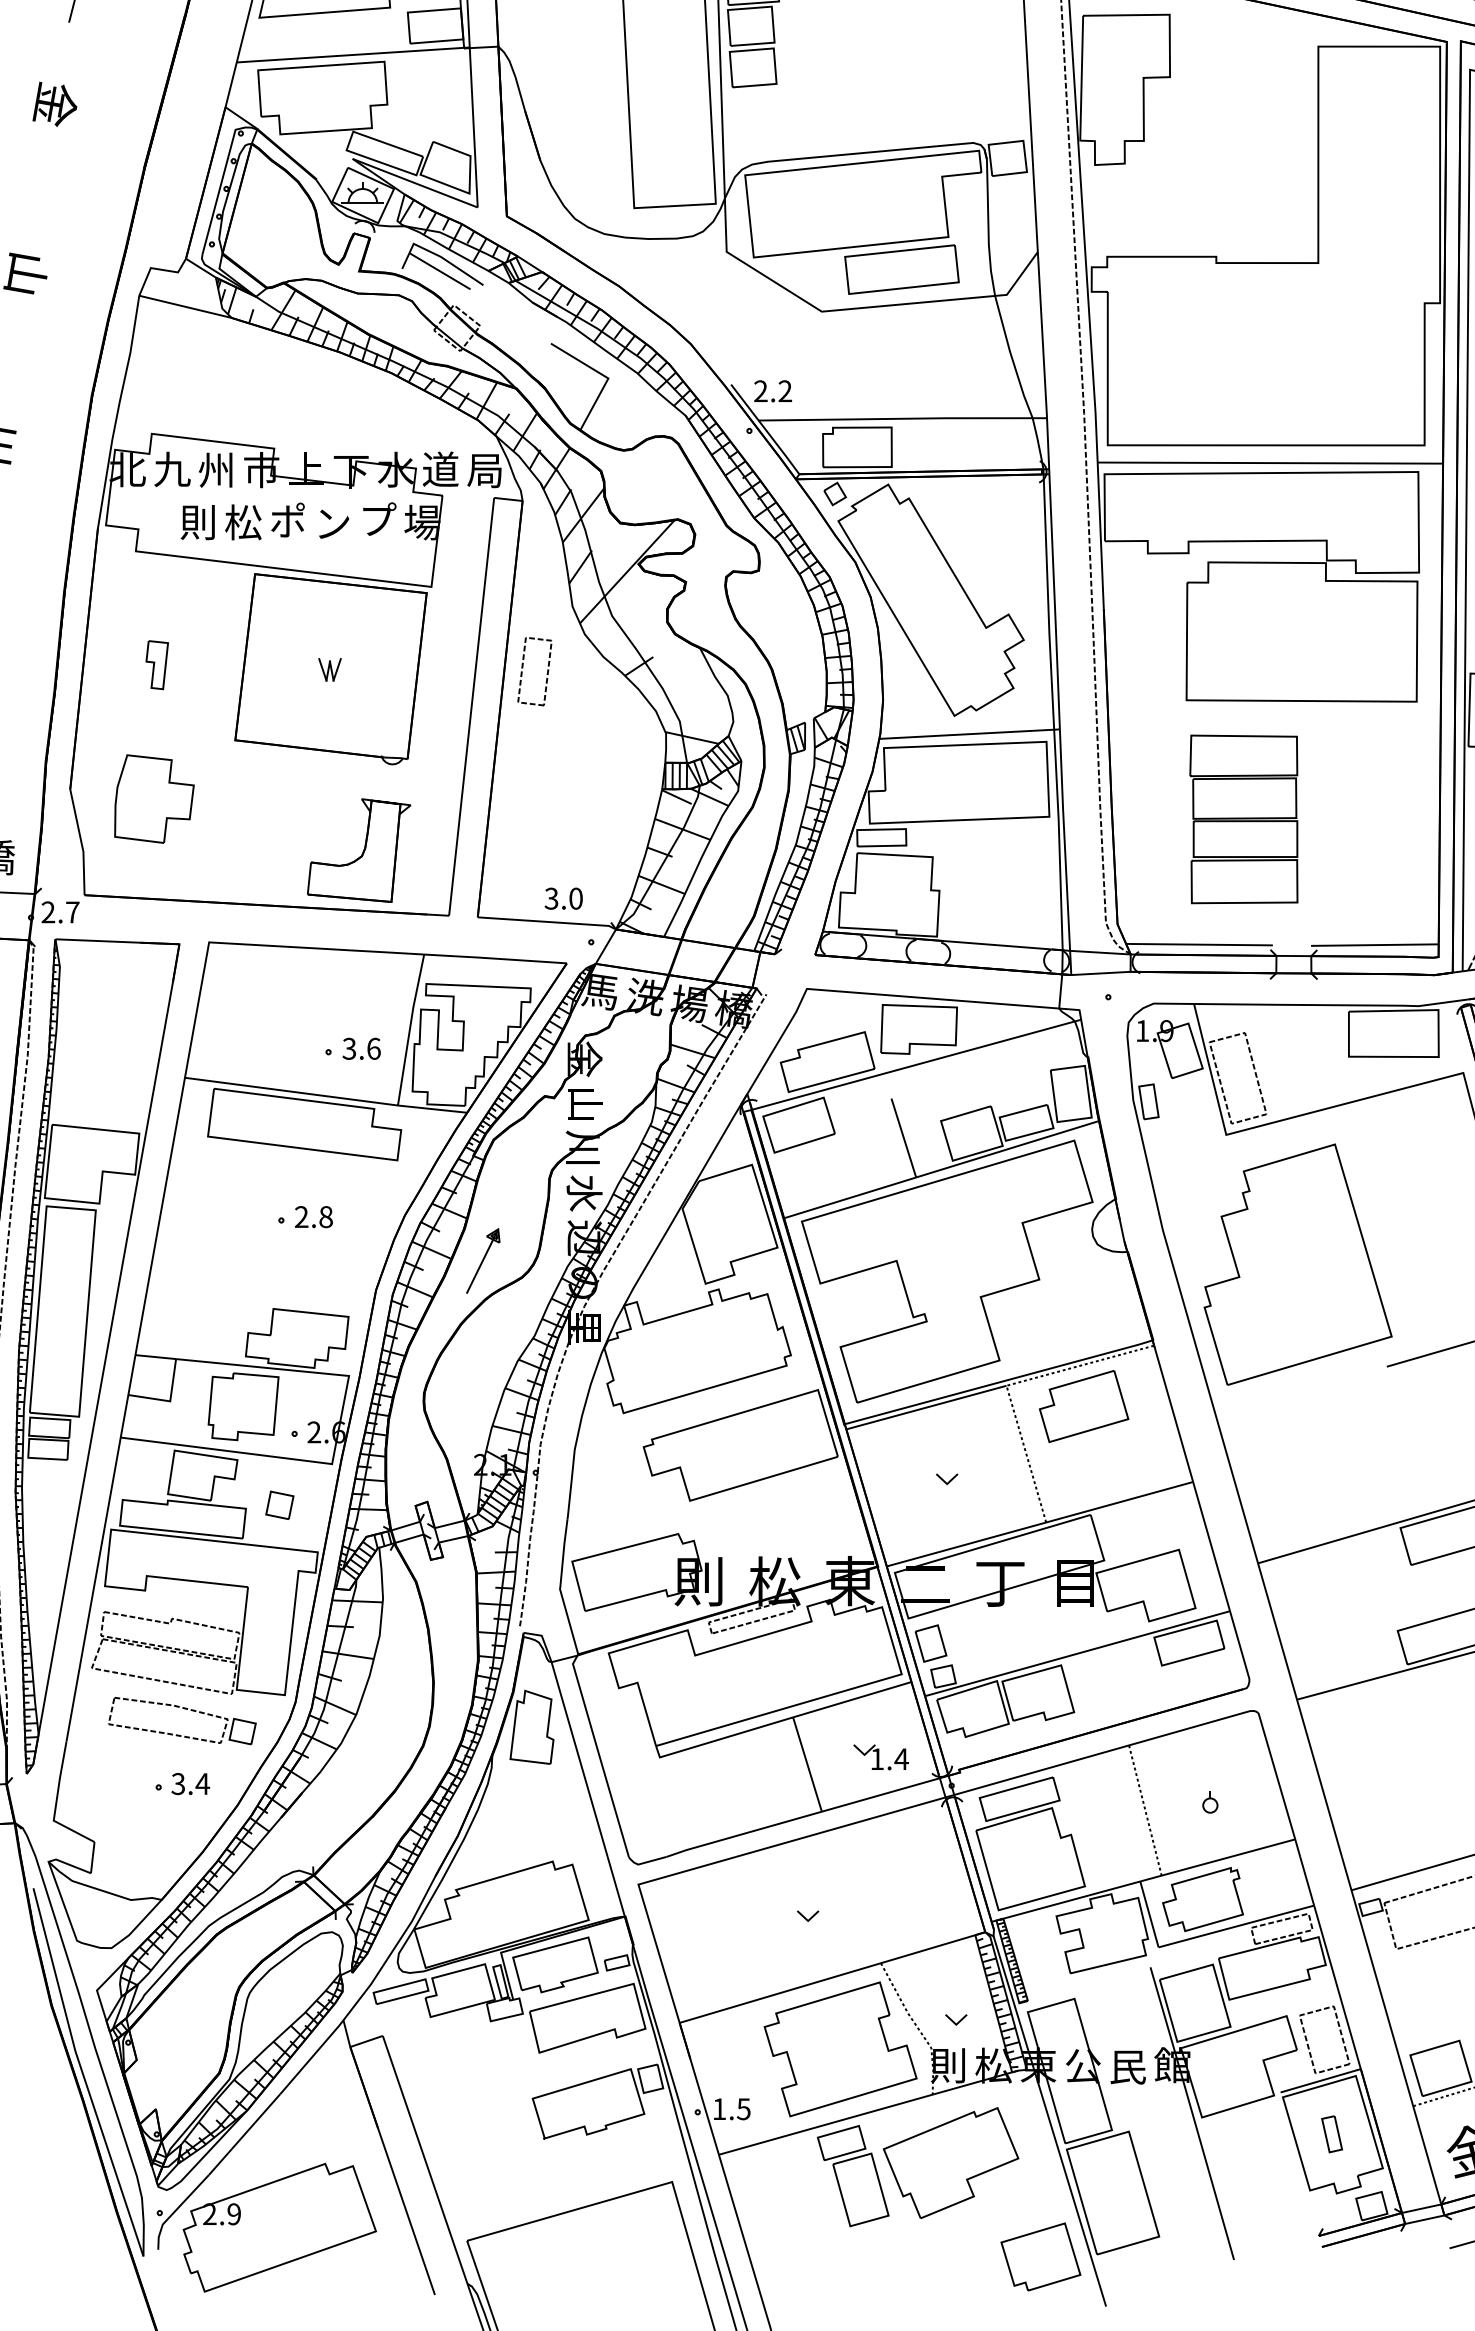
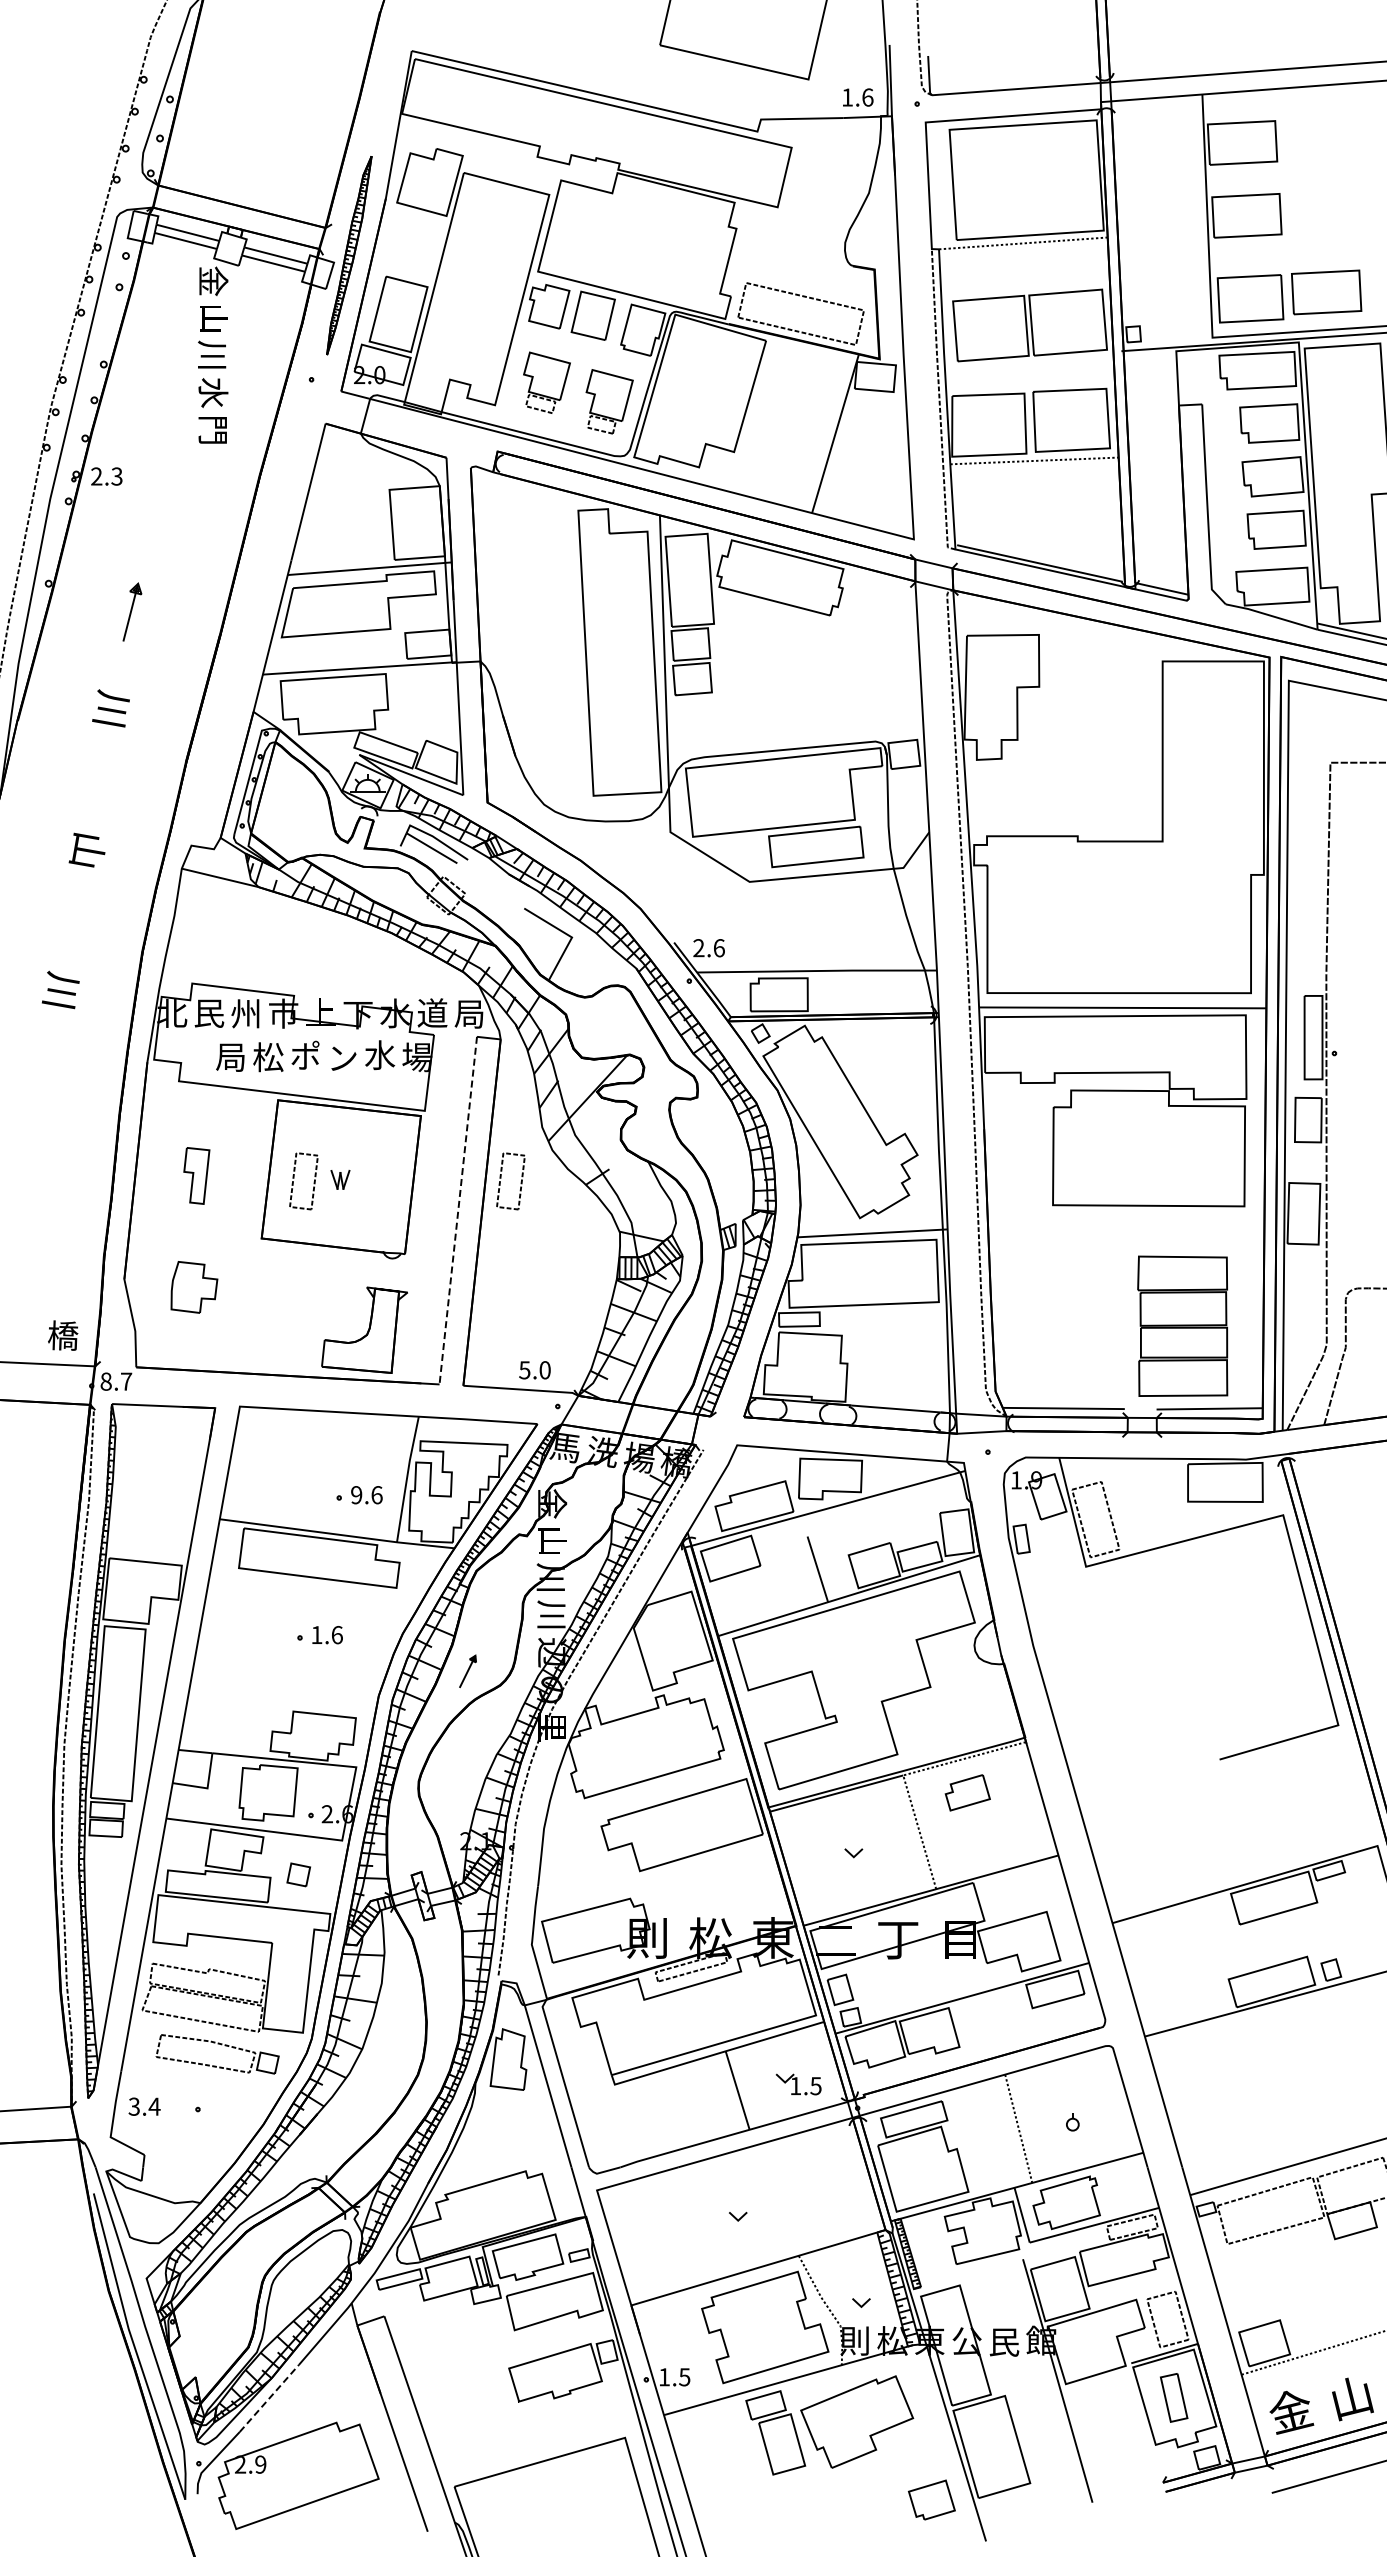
text: (54, 103) -> (111, 708), 金 -> 川
text: (784, 391) -> (718, 948), 2.2 -> 2.6
text: (172, 468) -> (209, 1012), 九 -> 民
text: (378, 520) -> (380, 1055), プ -> 水
text: (197, 521) -> (230, 1056), 則 -> 局
part: (156, 664) -> (196, 1175), size x1.4
part: (274, 668) -> (294, 1178), added
line: (471, 706) -> (458, 1210), solid -> dashed
part: (154, 799) -> (194, 1287), size x0.7
part: (1243, 818) -> (1182, 1325), moved
text: (551, 897) -> (524, 1369), 3.0 -> 5.0
text: (47, 912) -> (105, 1381), 2.7 -> 8.7
text: (349, 1049) -> (356, 1495), 3.6 -> 9.6
text: (584, 1193) -> (552, 1615), 水 -> 川
text: (313, 1216) -> (326, 1634), 2.8 -> 1.6
part: (482, 1260) -> (467, 1671), size x0.6
part: (1297, 1264) -> (1145, 1674), removed
part: (1083, 1406) -> (967, 1792), size x0.6
text: (901, 1759) -> (815, 2086), 1.4 -> 1.5
text: (190, 1783) -> (144, 2106), moved
line: (244, 2134) -> (269, 2398), solid -> dashed
part: (1331, 2134) -> (1173, 2398), size x1.6
part: (1040, 2256) -> (931, 2499), size x0.7

